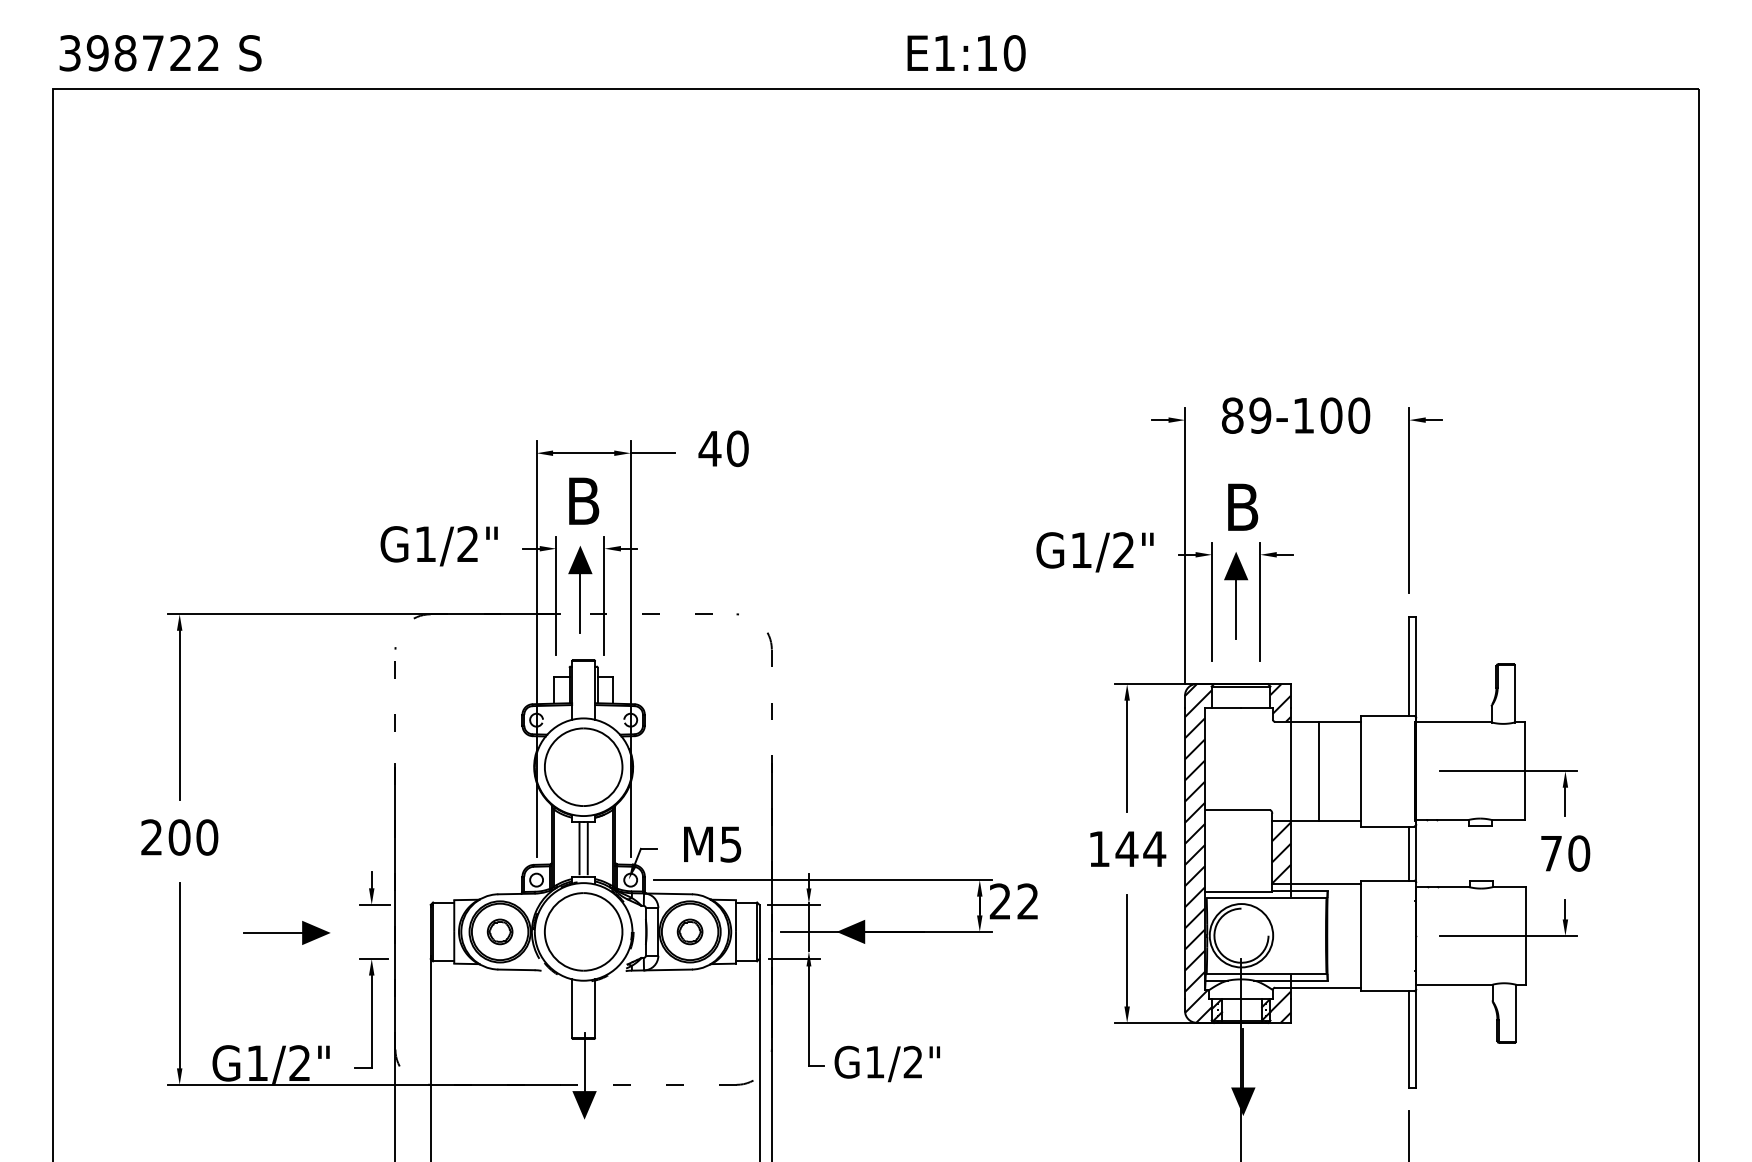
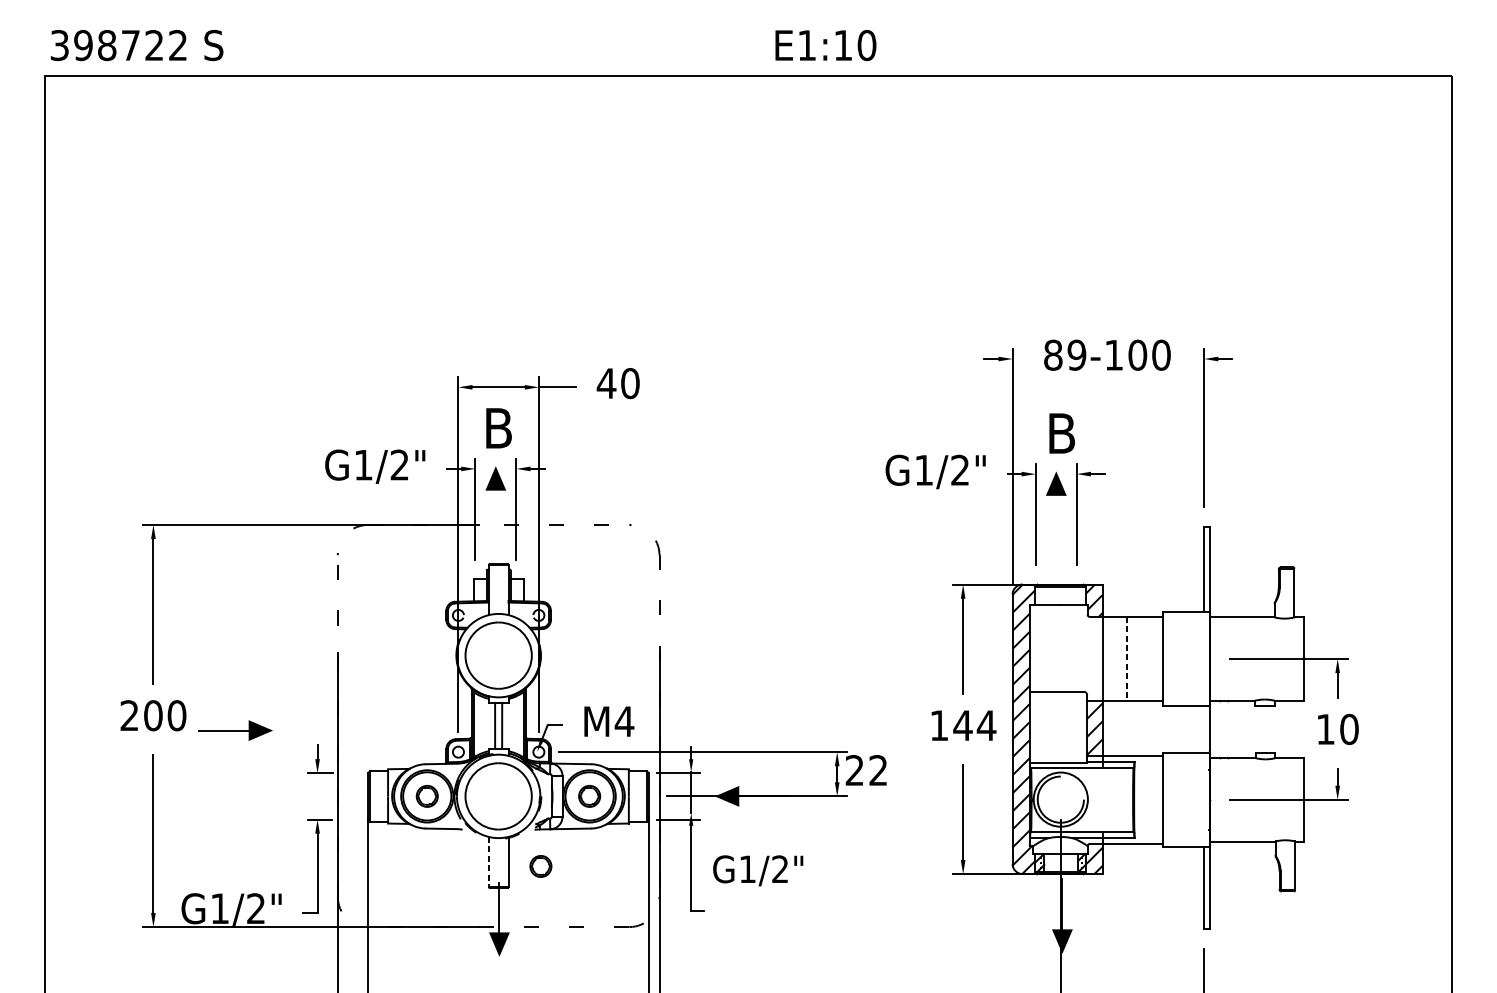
line: (580, 603) -> (495, 515), removed
line: (1236, 609) -> (1056, 520), removed
line: (1318, 771) -> (1126, 659), solid -> dashed
text: (730, 844) -> (624, 721), M5 -> M4
line: (1409, 853) -> (1204, 729), removed
text: (1551, 853) -> (1325, 729), 70 -> 10
part: (286, 932) -> (235, 730), moved
line: (572, 1009) -> (489, 862), solid -> dashed
part: (632, 1013) -> (540, 866), added
text: (886, 1063) -> (757, 870), moved

